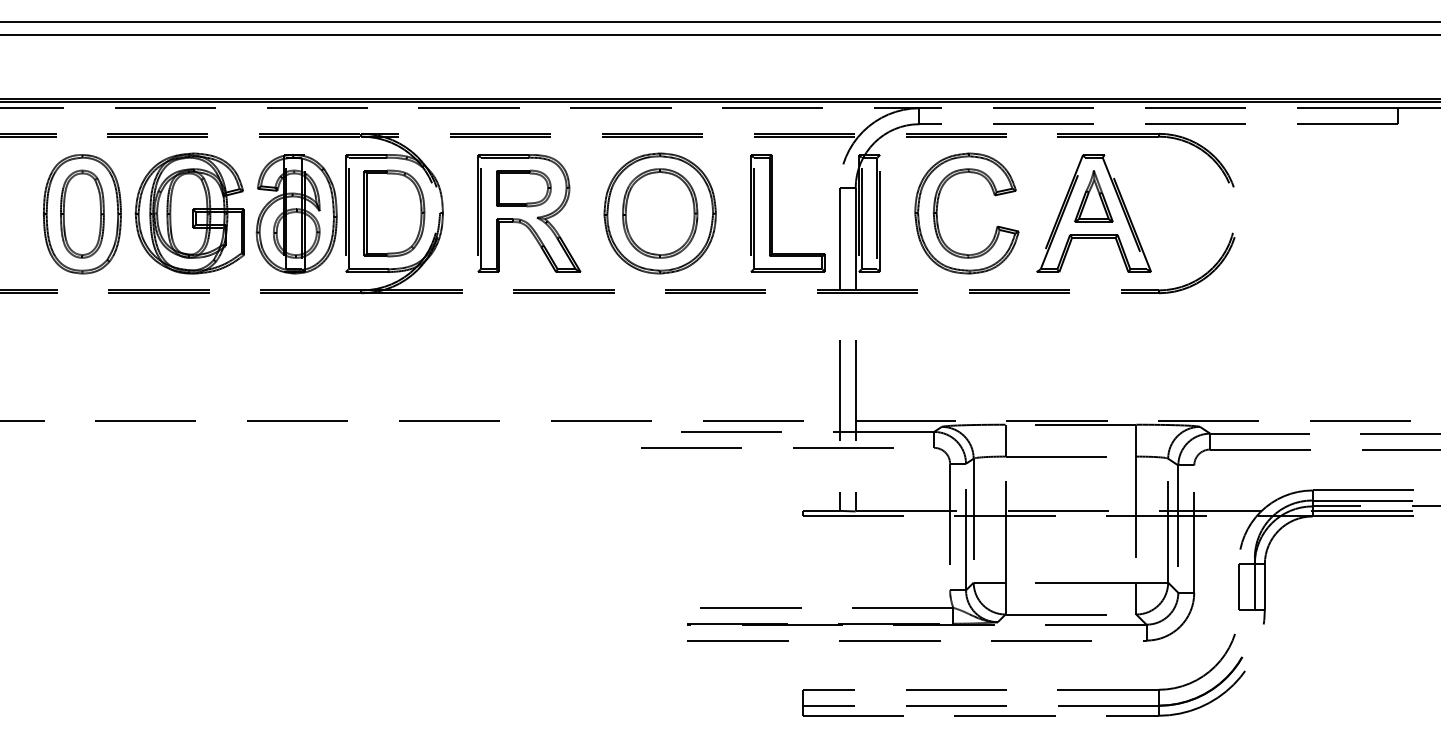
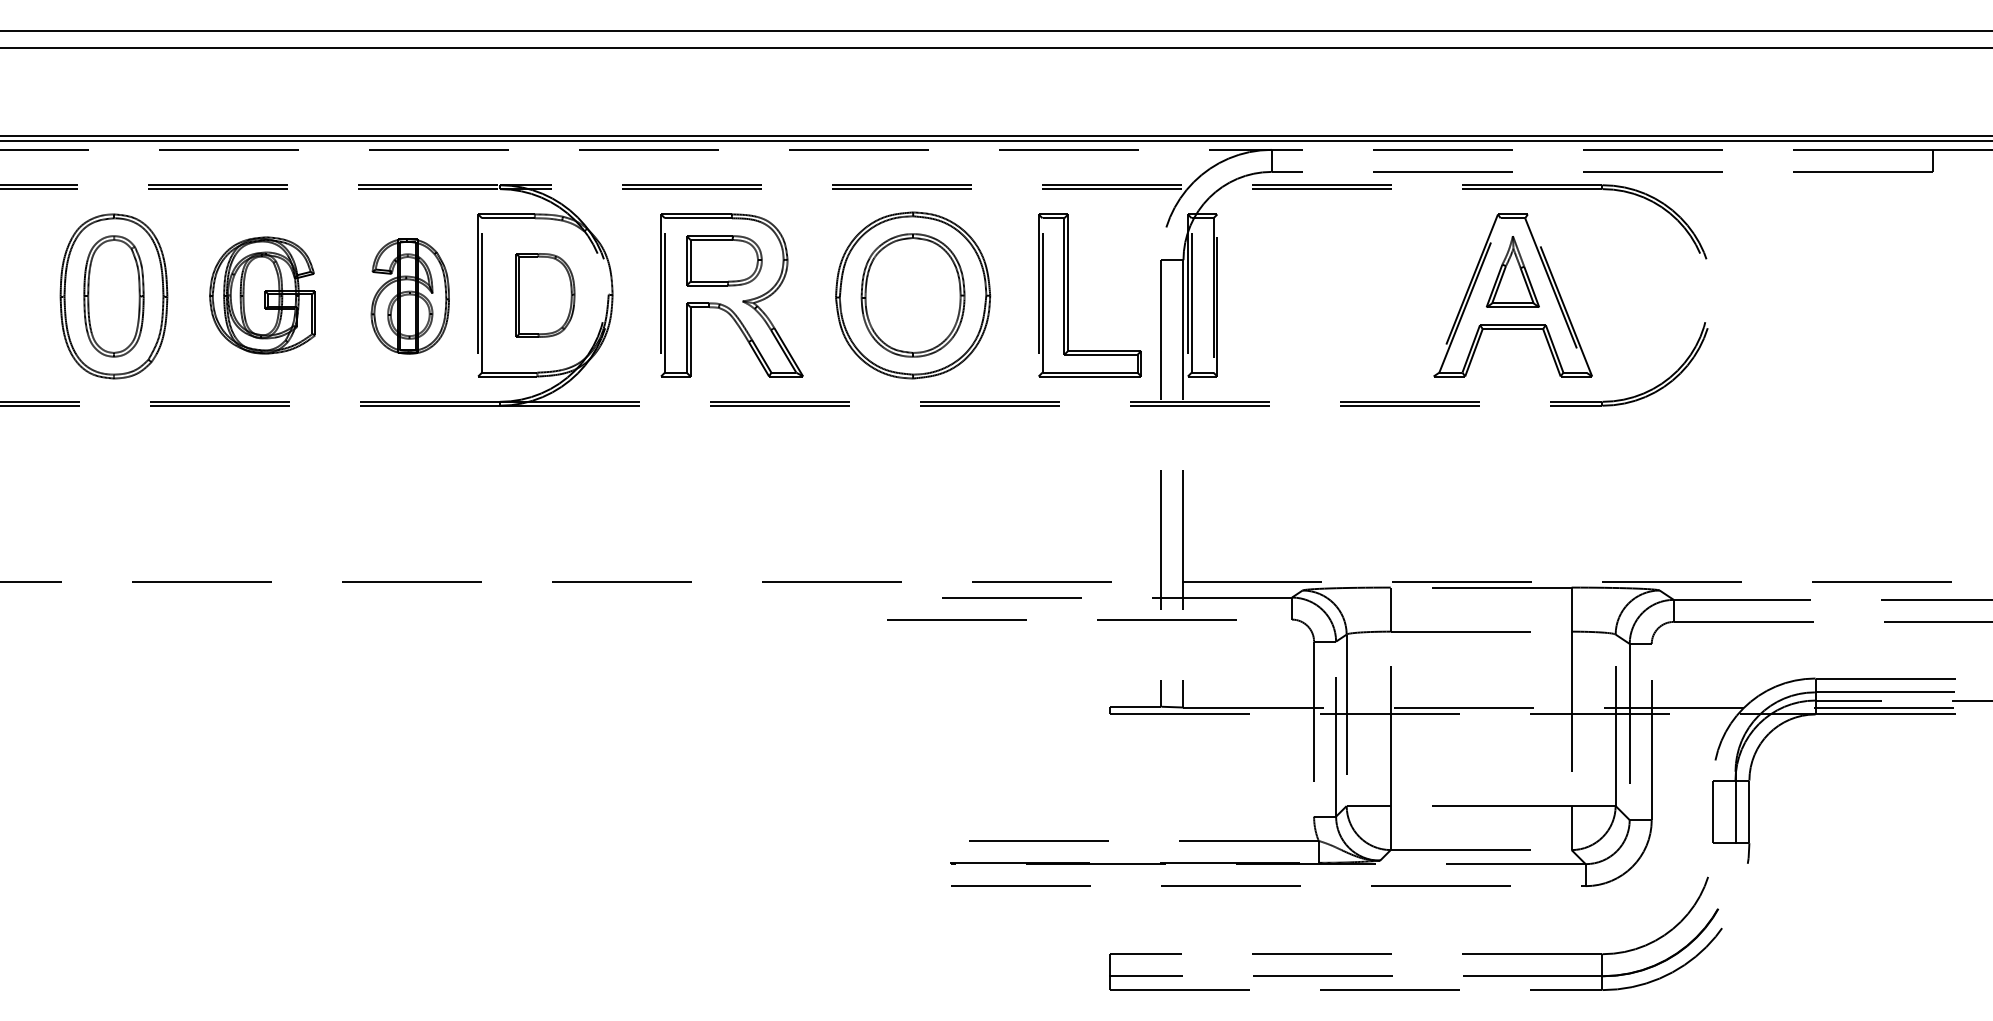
part: (189, 213) -> (262, 295), size x0.7
part: (394, 213) -> (545, 295), size x0.7
part: (937, 213) -> (1296, 295), removed
part: (296, 214) -> (410, 296), size x0.7

